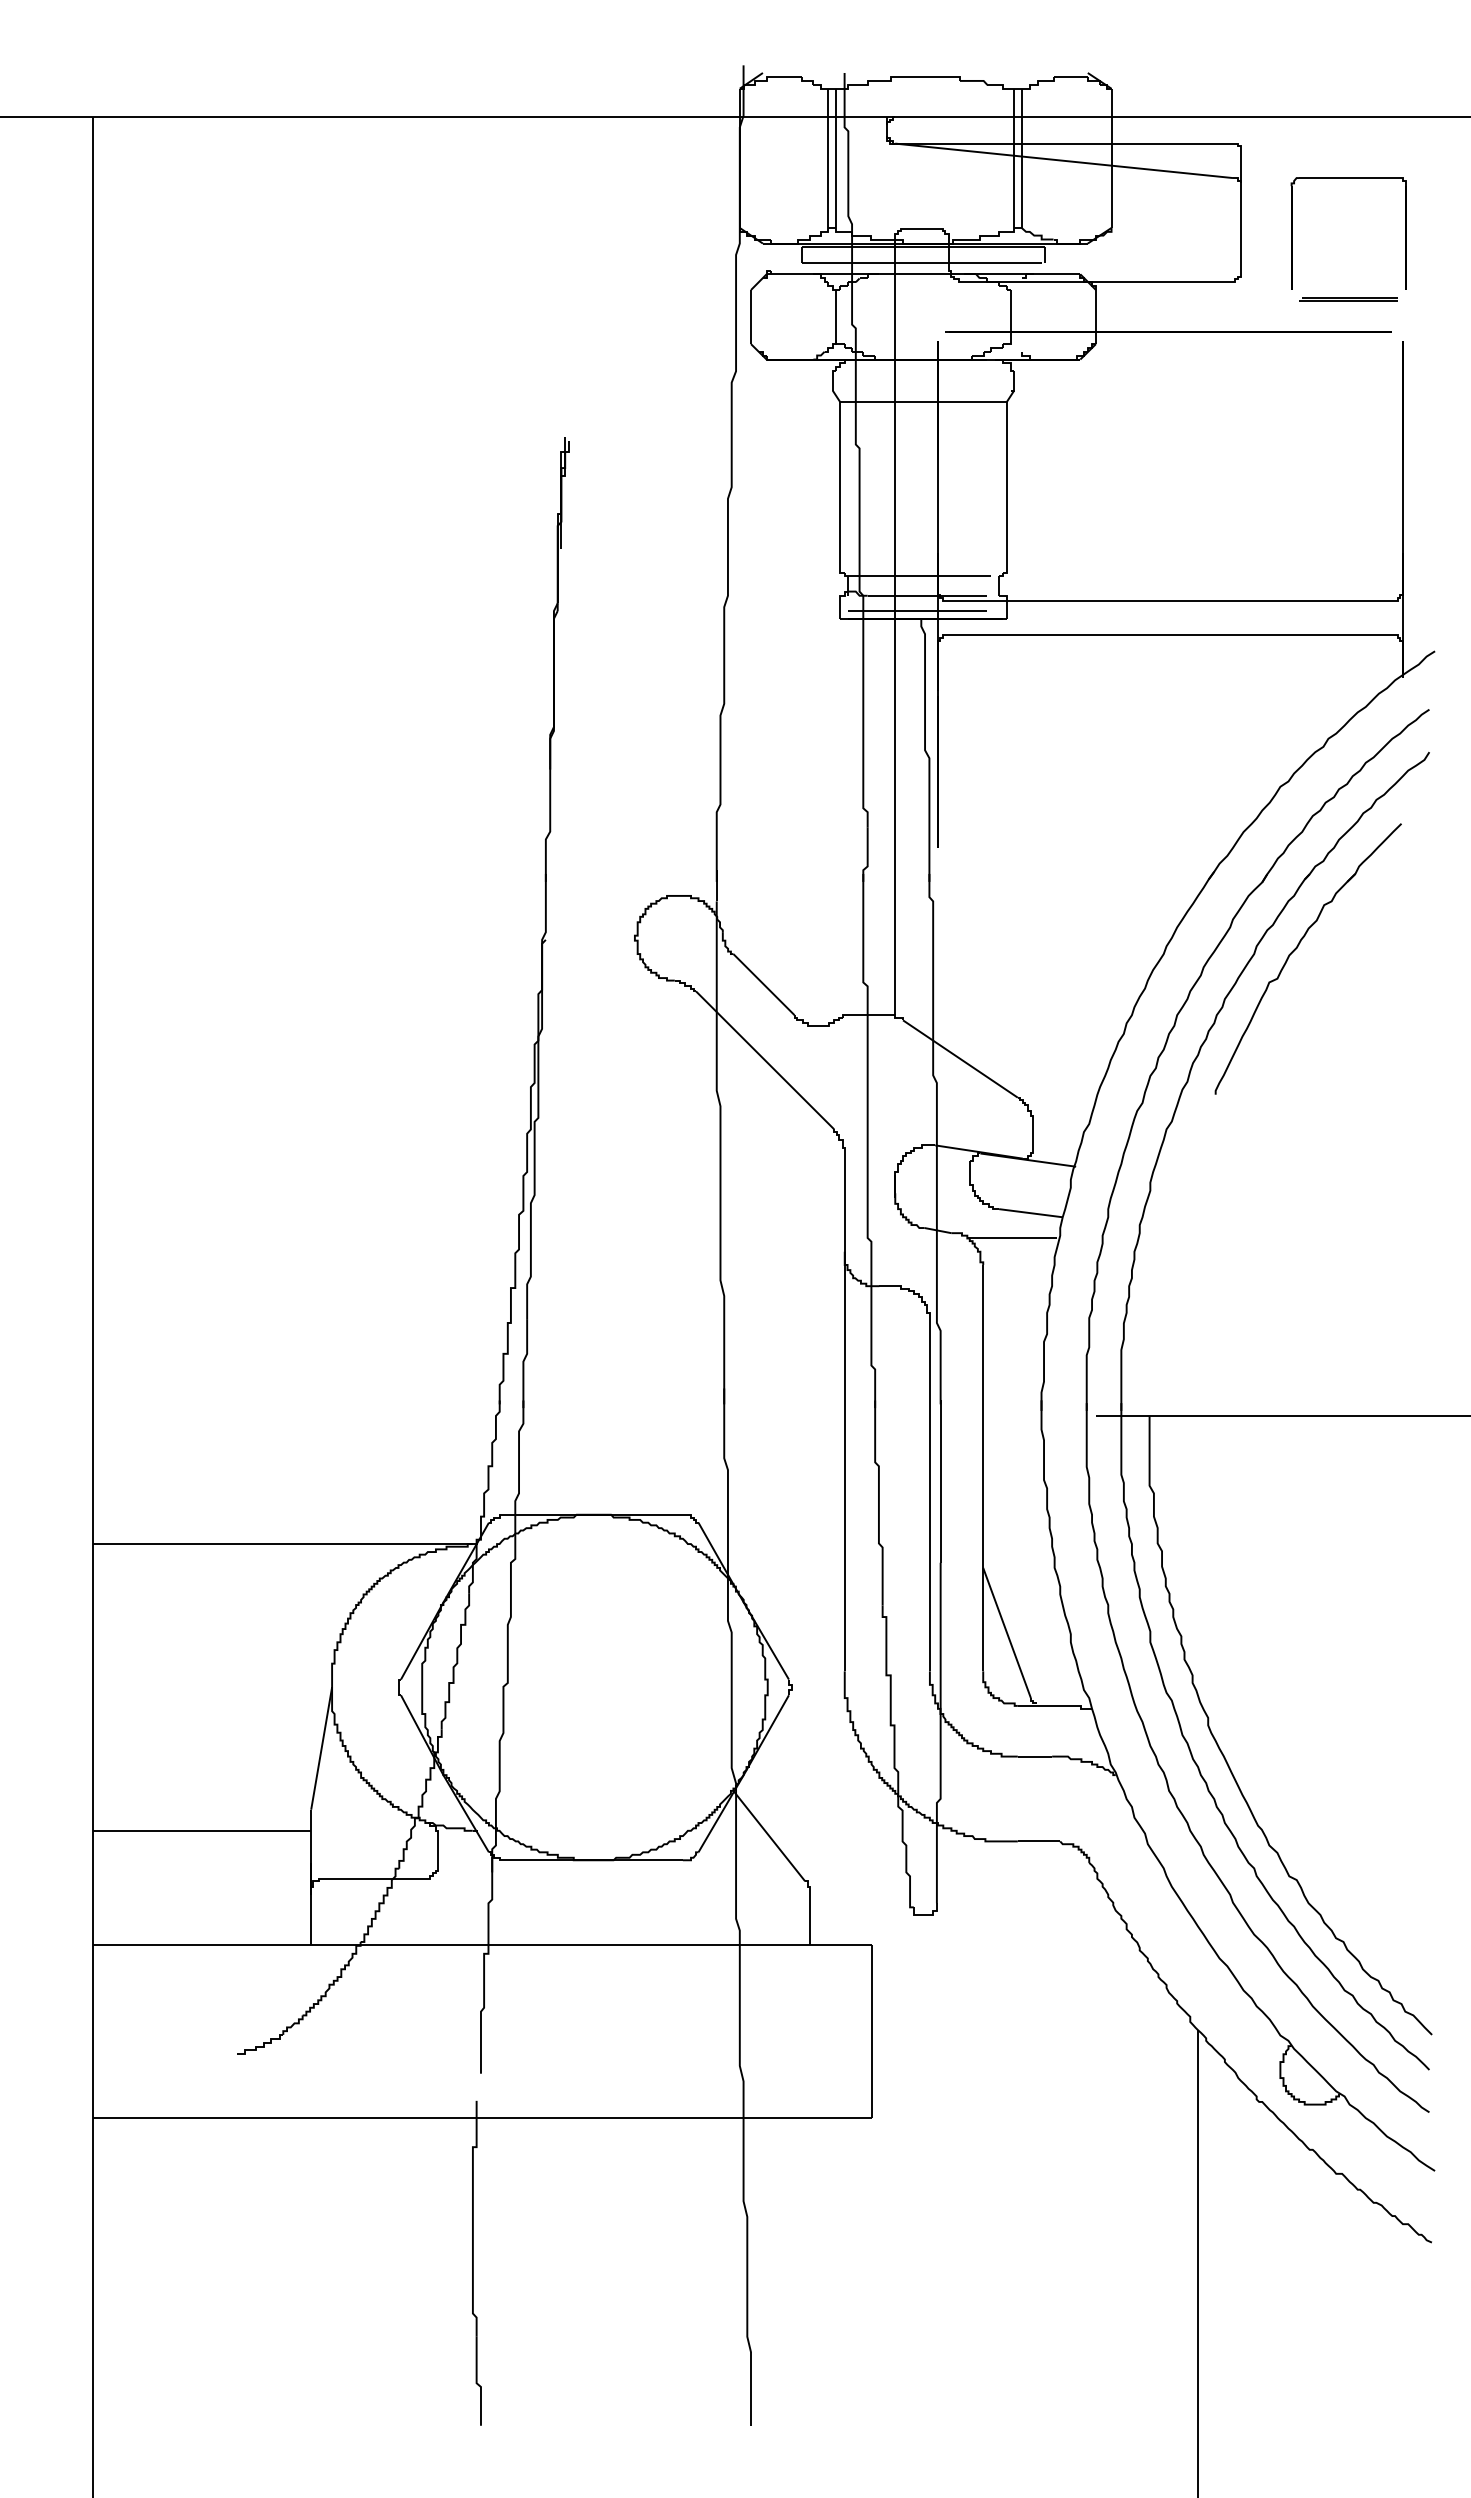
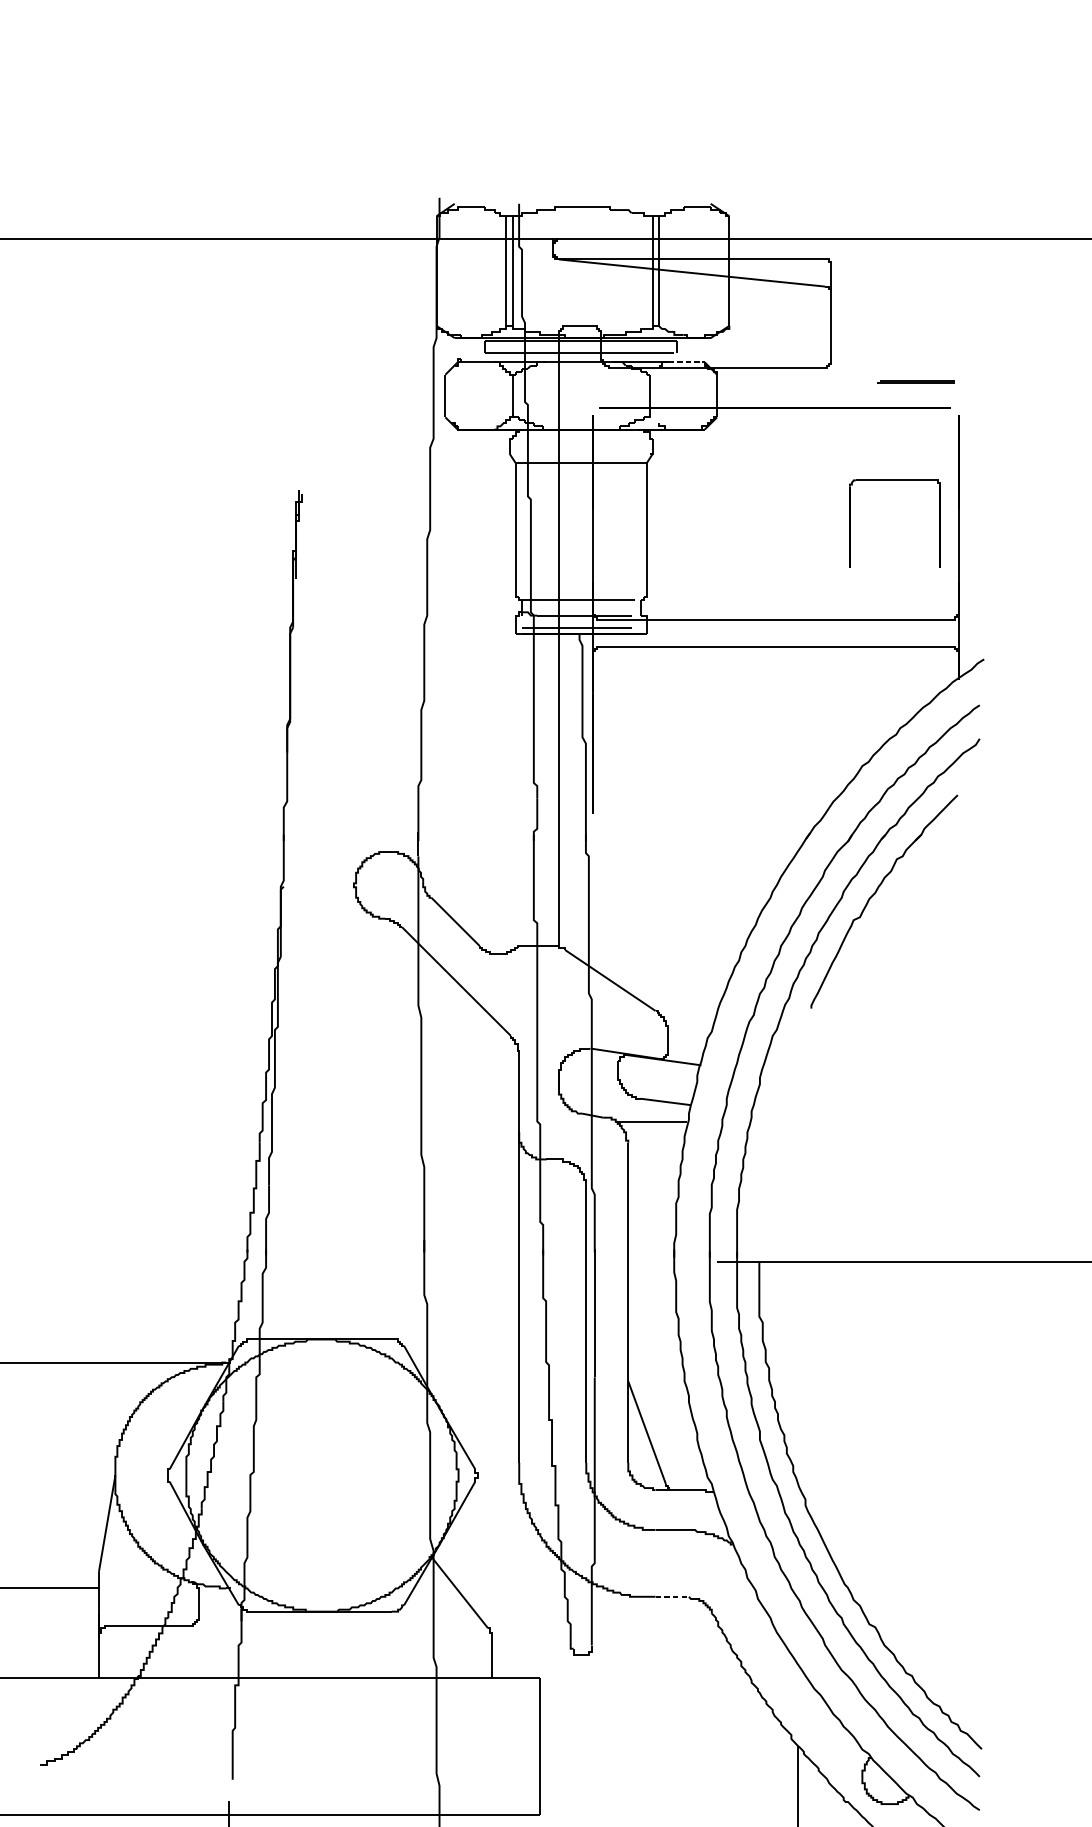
part: (1348, 178) -> (894, 480), moved
line: (1055, 274) -> (685, 362), solid -> dashed
line: (1039, 1841) -> (672, 1596), solid -> dashed

